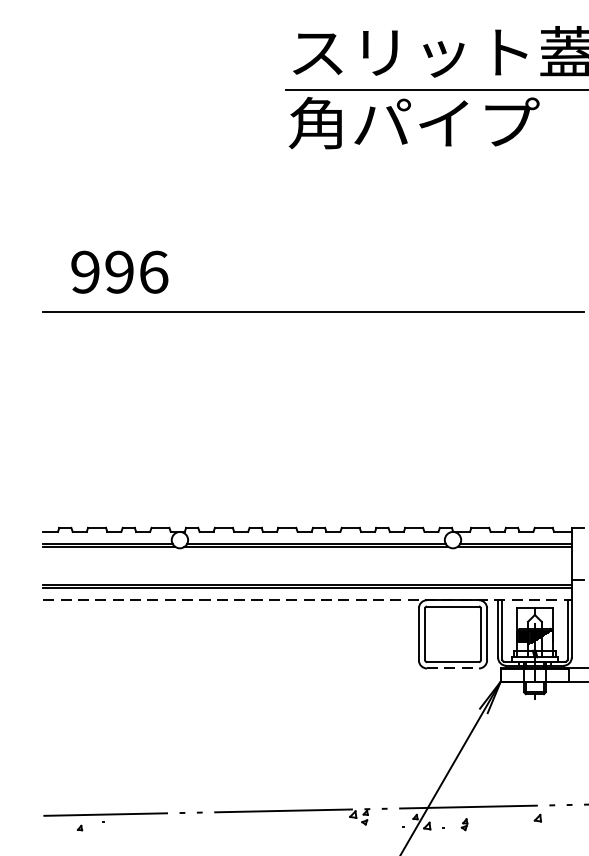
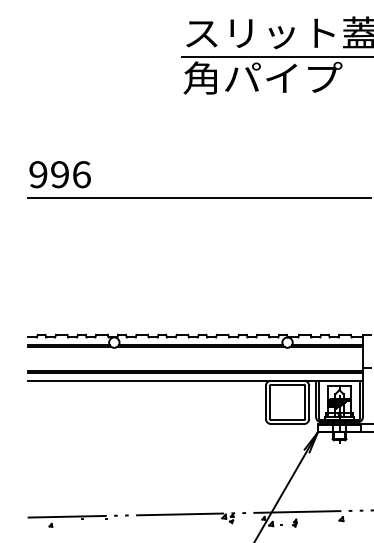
text: (118, 271) -> (59, 174), moved
line: (307, 599) -> (195, 380), dashed -> solid
line: (454, 669) -> (288, 424), dashed -> solid

